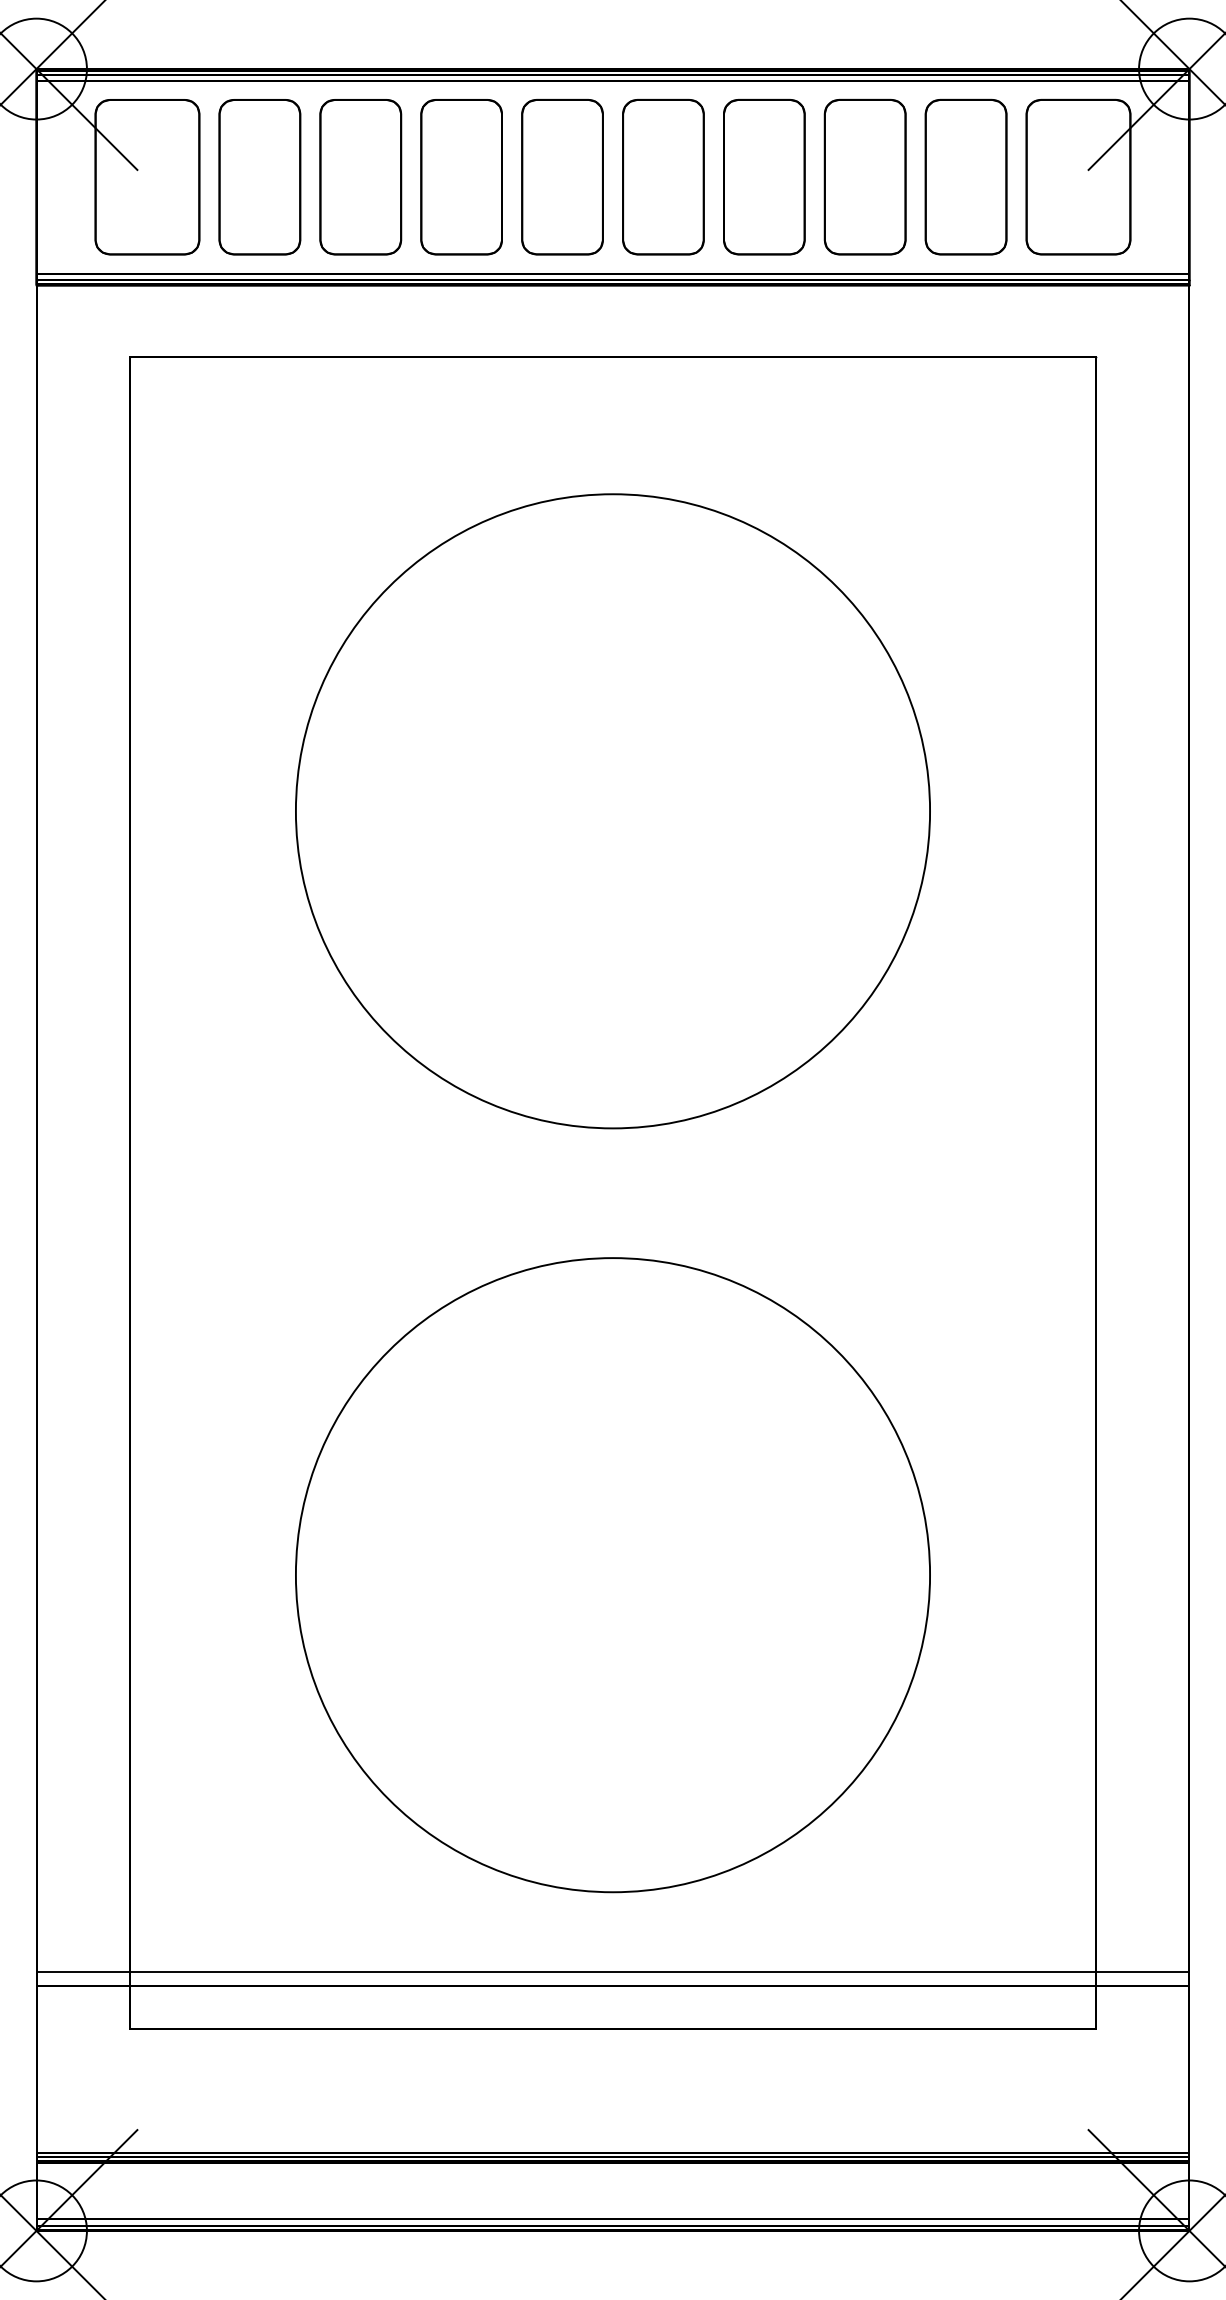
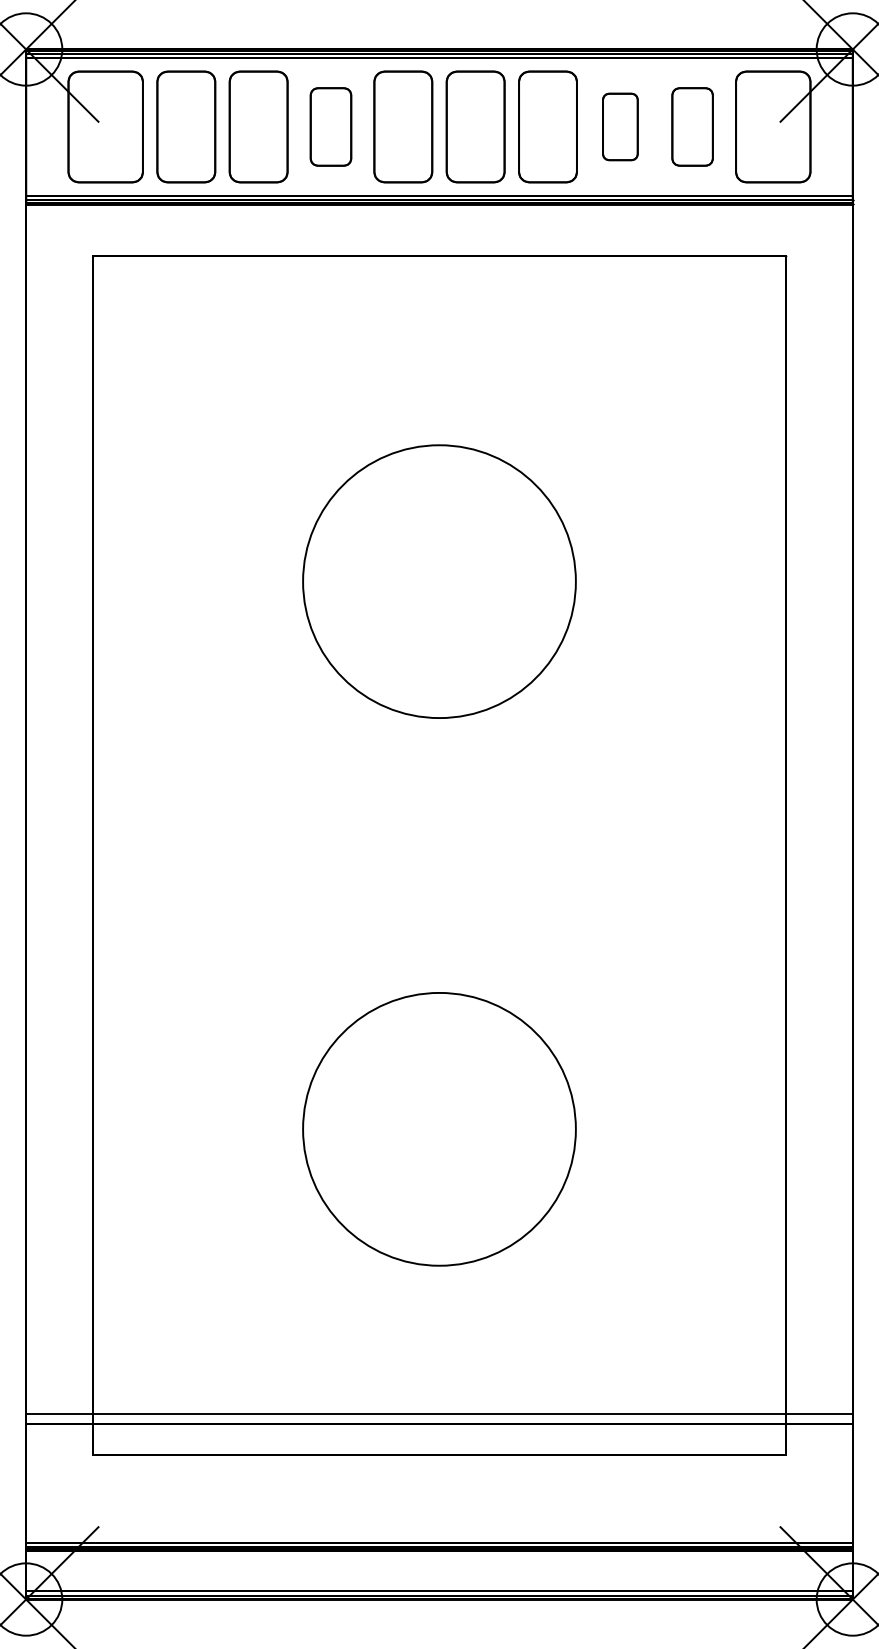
part: (460, 176) -> (330, 126), size x0.7
part: (865, 176) -> (620, 126), size x0.6
part: (965, 176) -> (692, 126), size x0.7
circle: (613, 811) -> (439, 581), size x0.6
circle: (613, 1575) -> (439, 1129), size x0.6

